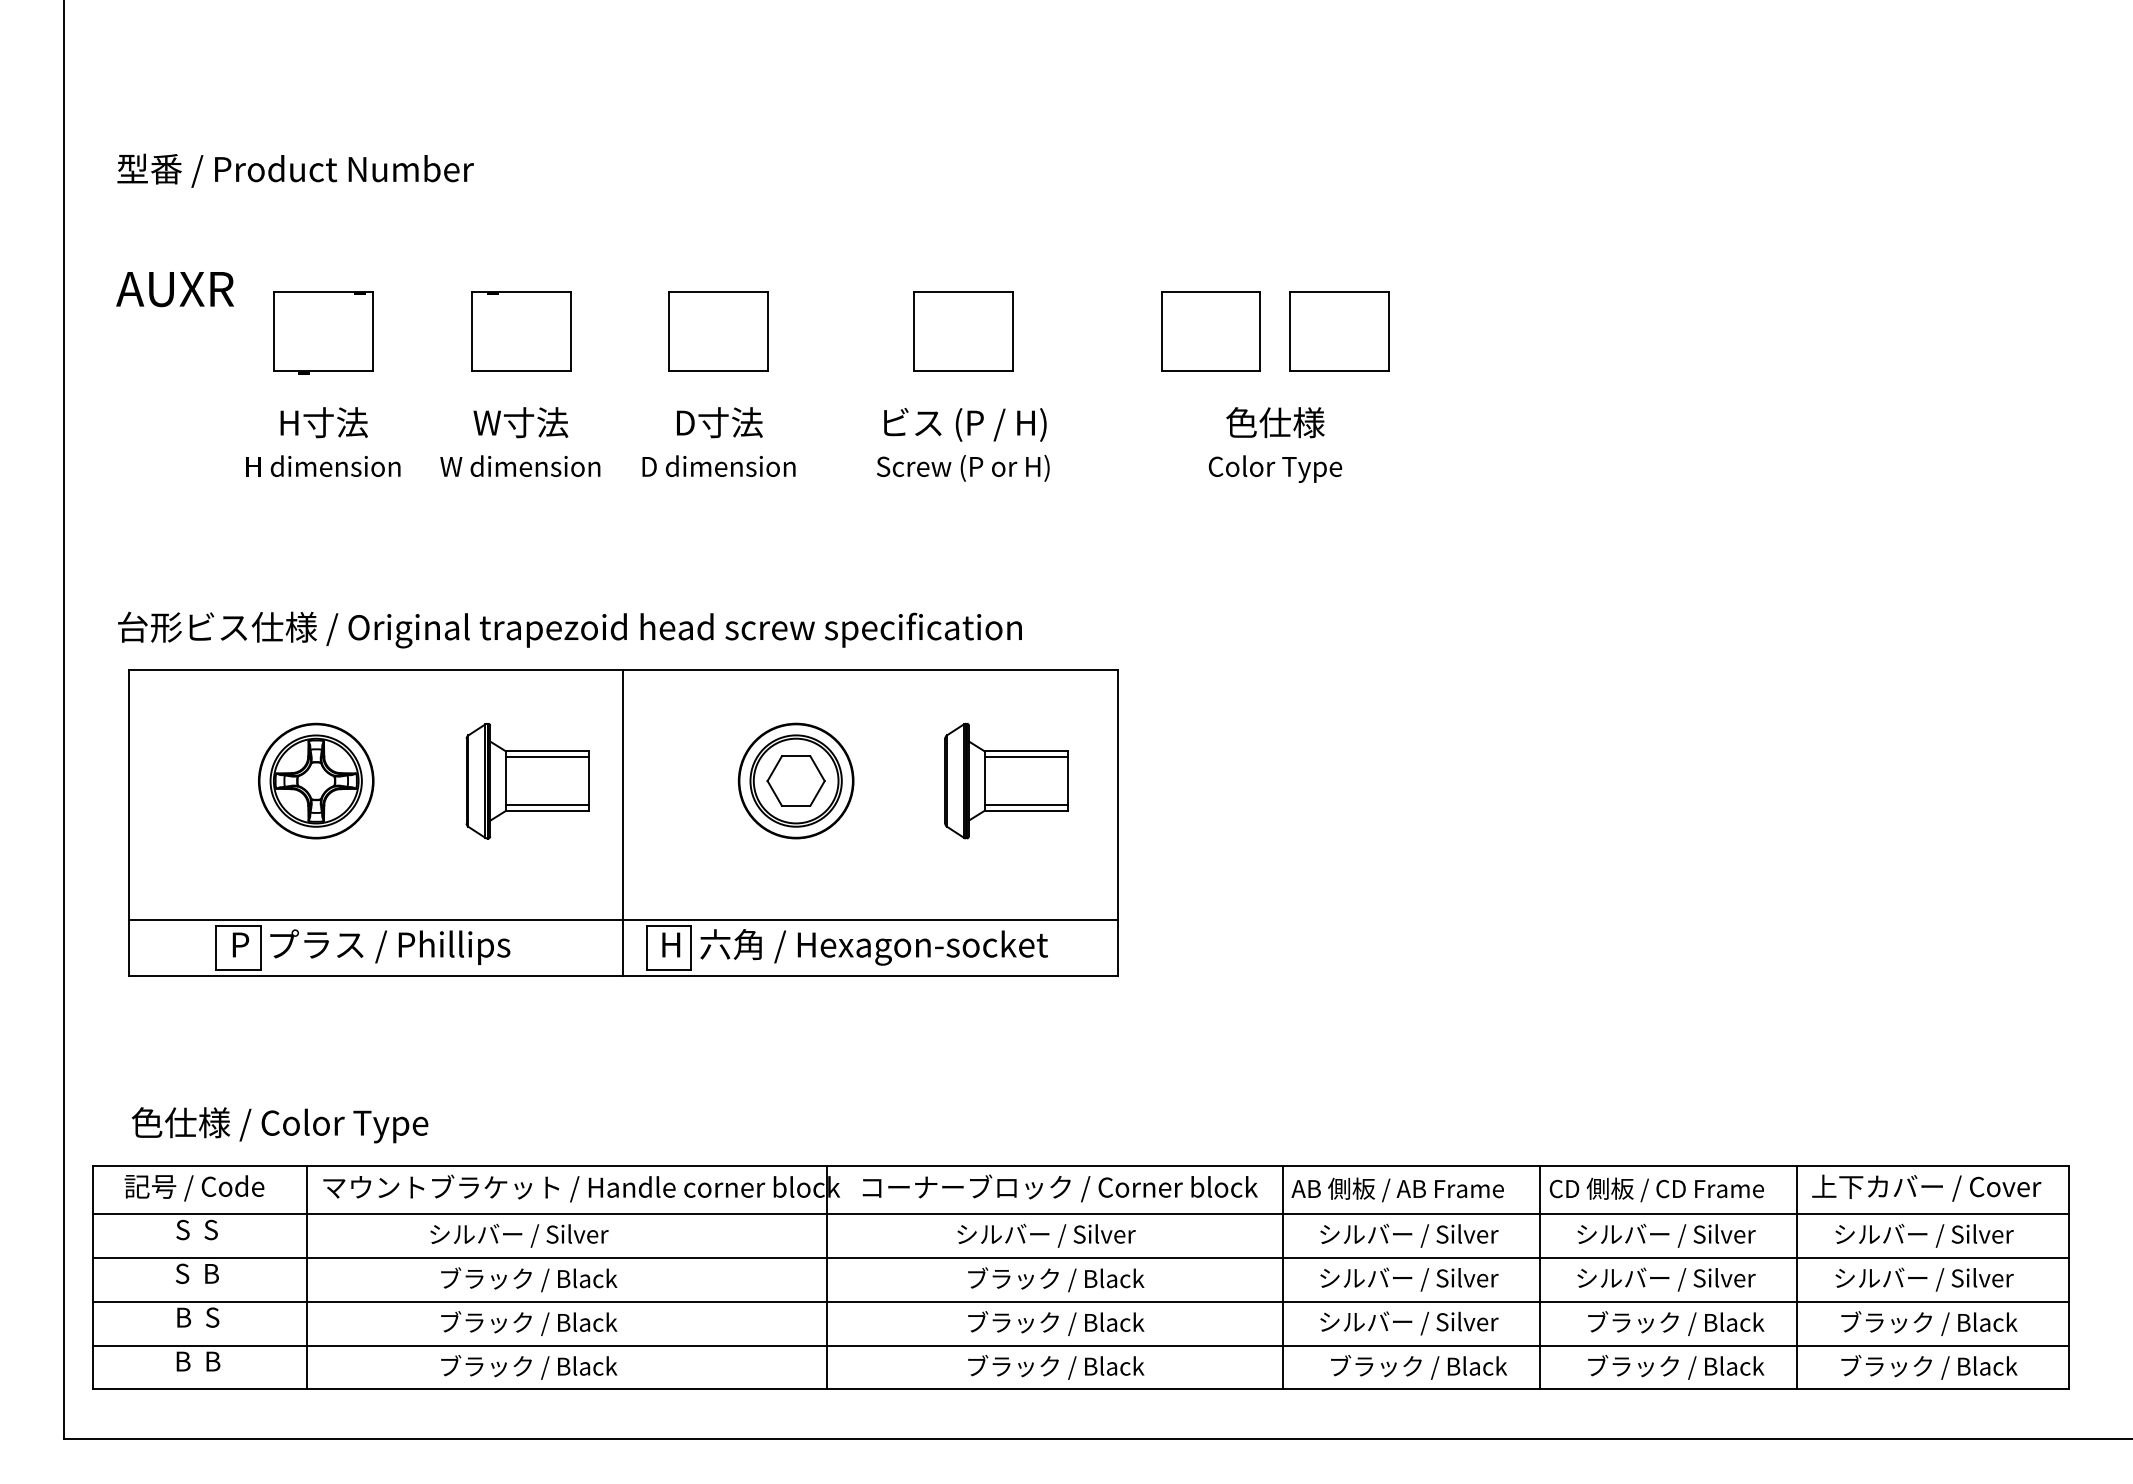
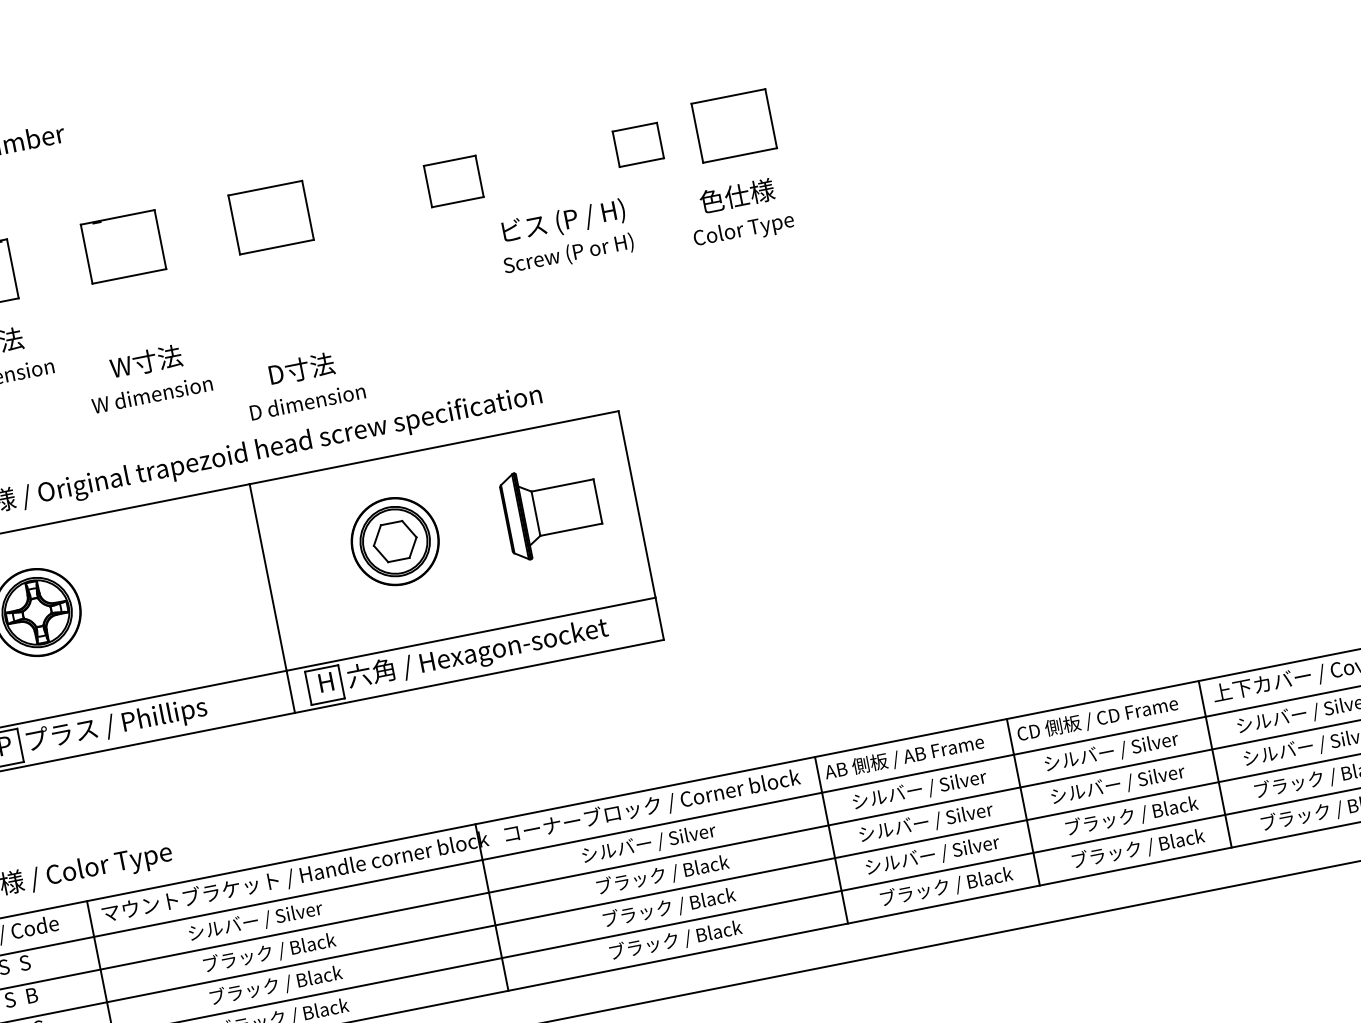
part: (963, 331) -> (453, 181), size x0.7
part: (1210, 331) -> (637, 144), size x0.6
text: (520, 441) -> (148, 375), moved
text: (718, 441) -> (303, 383), moved
text: (963, 444) -> (565, 236), moved
text: (1275, 444) -> (740, 212), moved
line: (1025, 757) -> (562, 490), removed
part: (527, 781) -> (194, 581), removed
line: (1025, 804) -> (569, 525), removed

